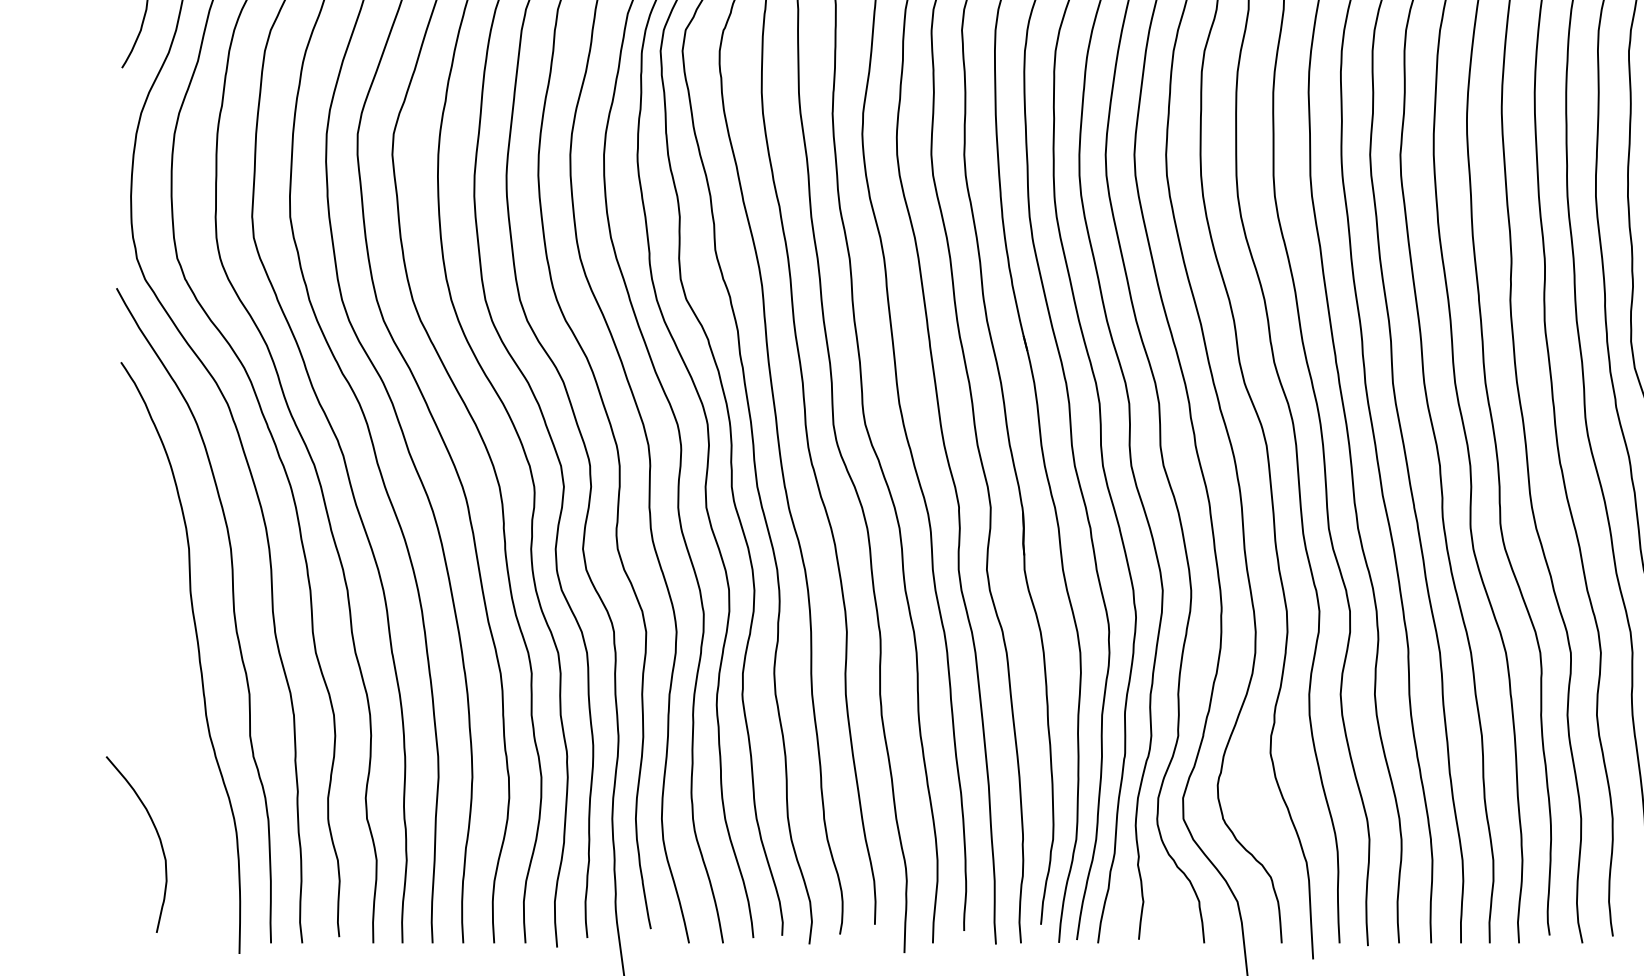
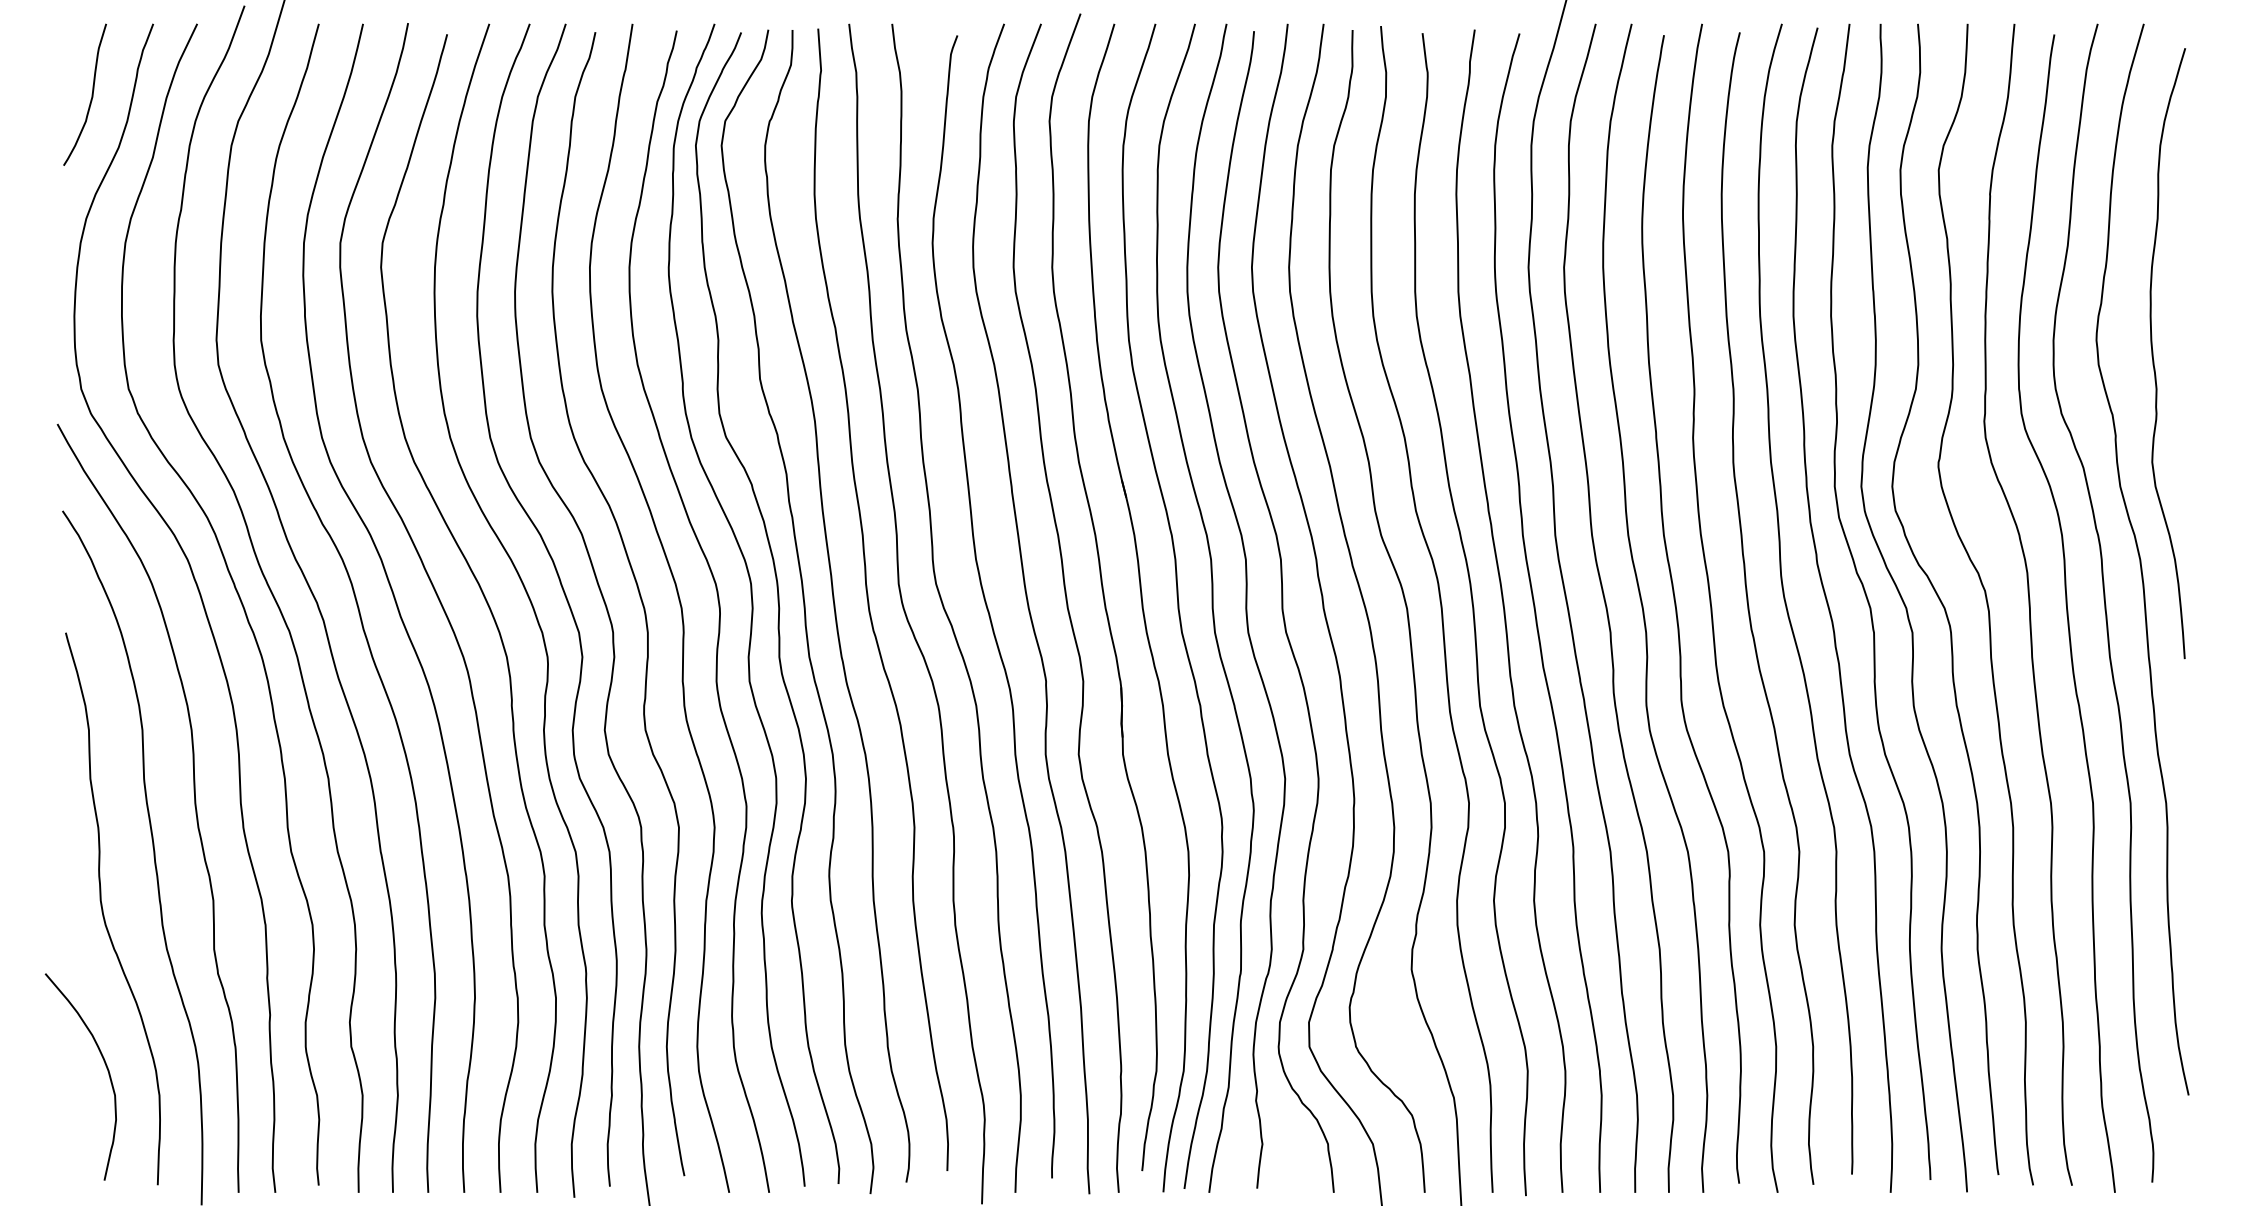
curve: (155, 701) -> (103, 909), added

